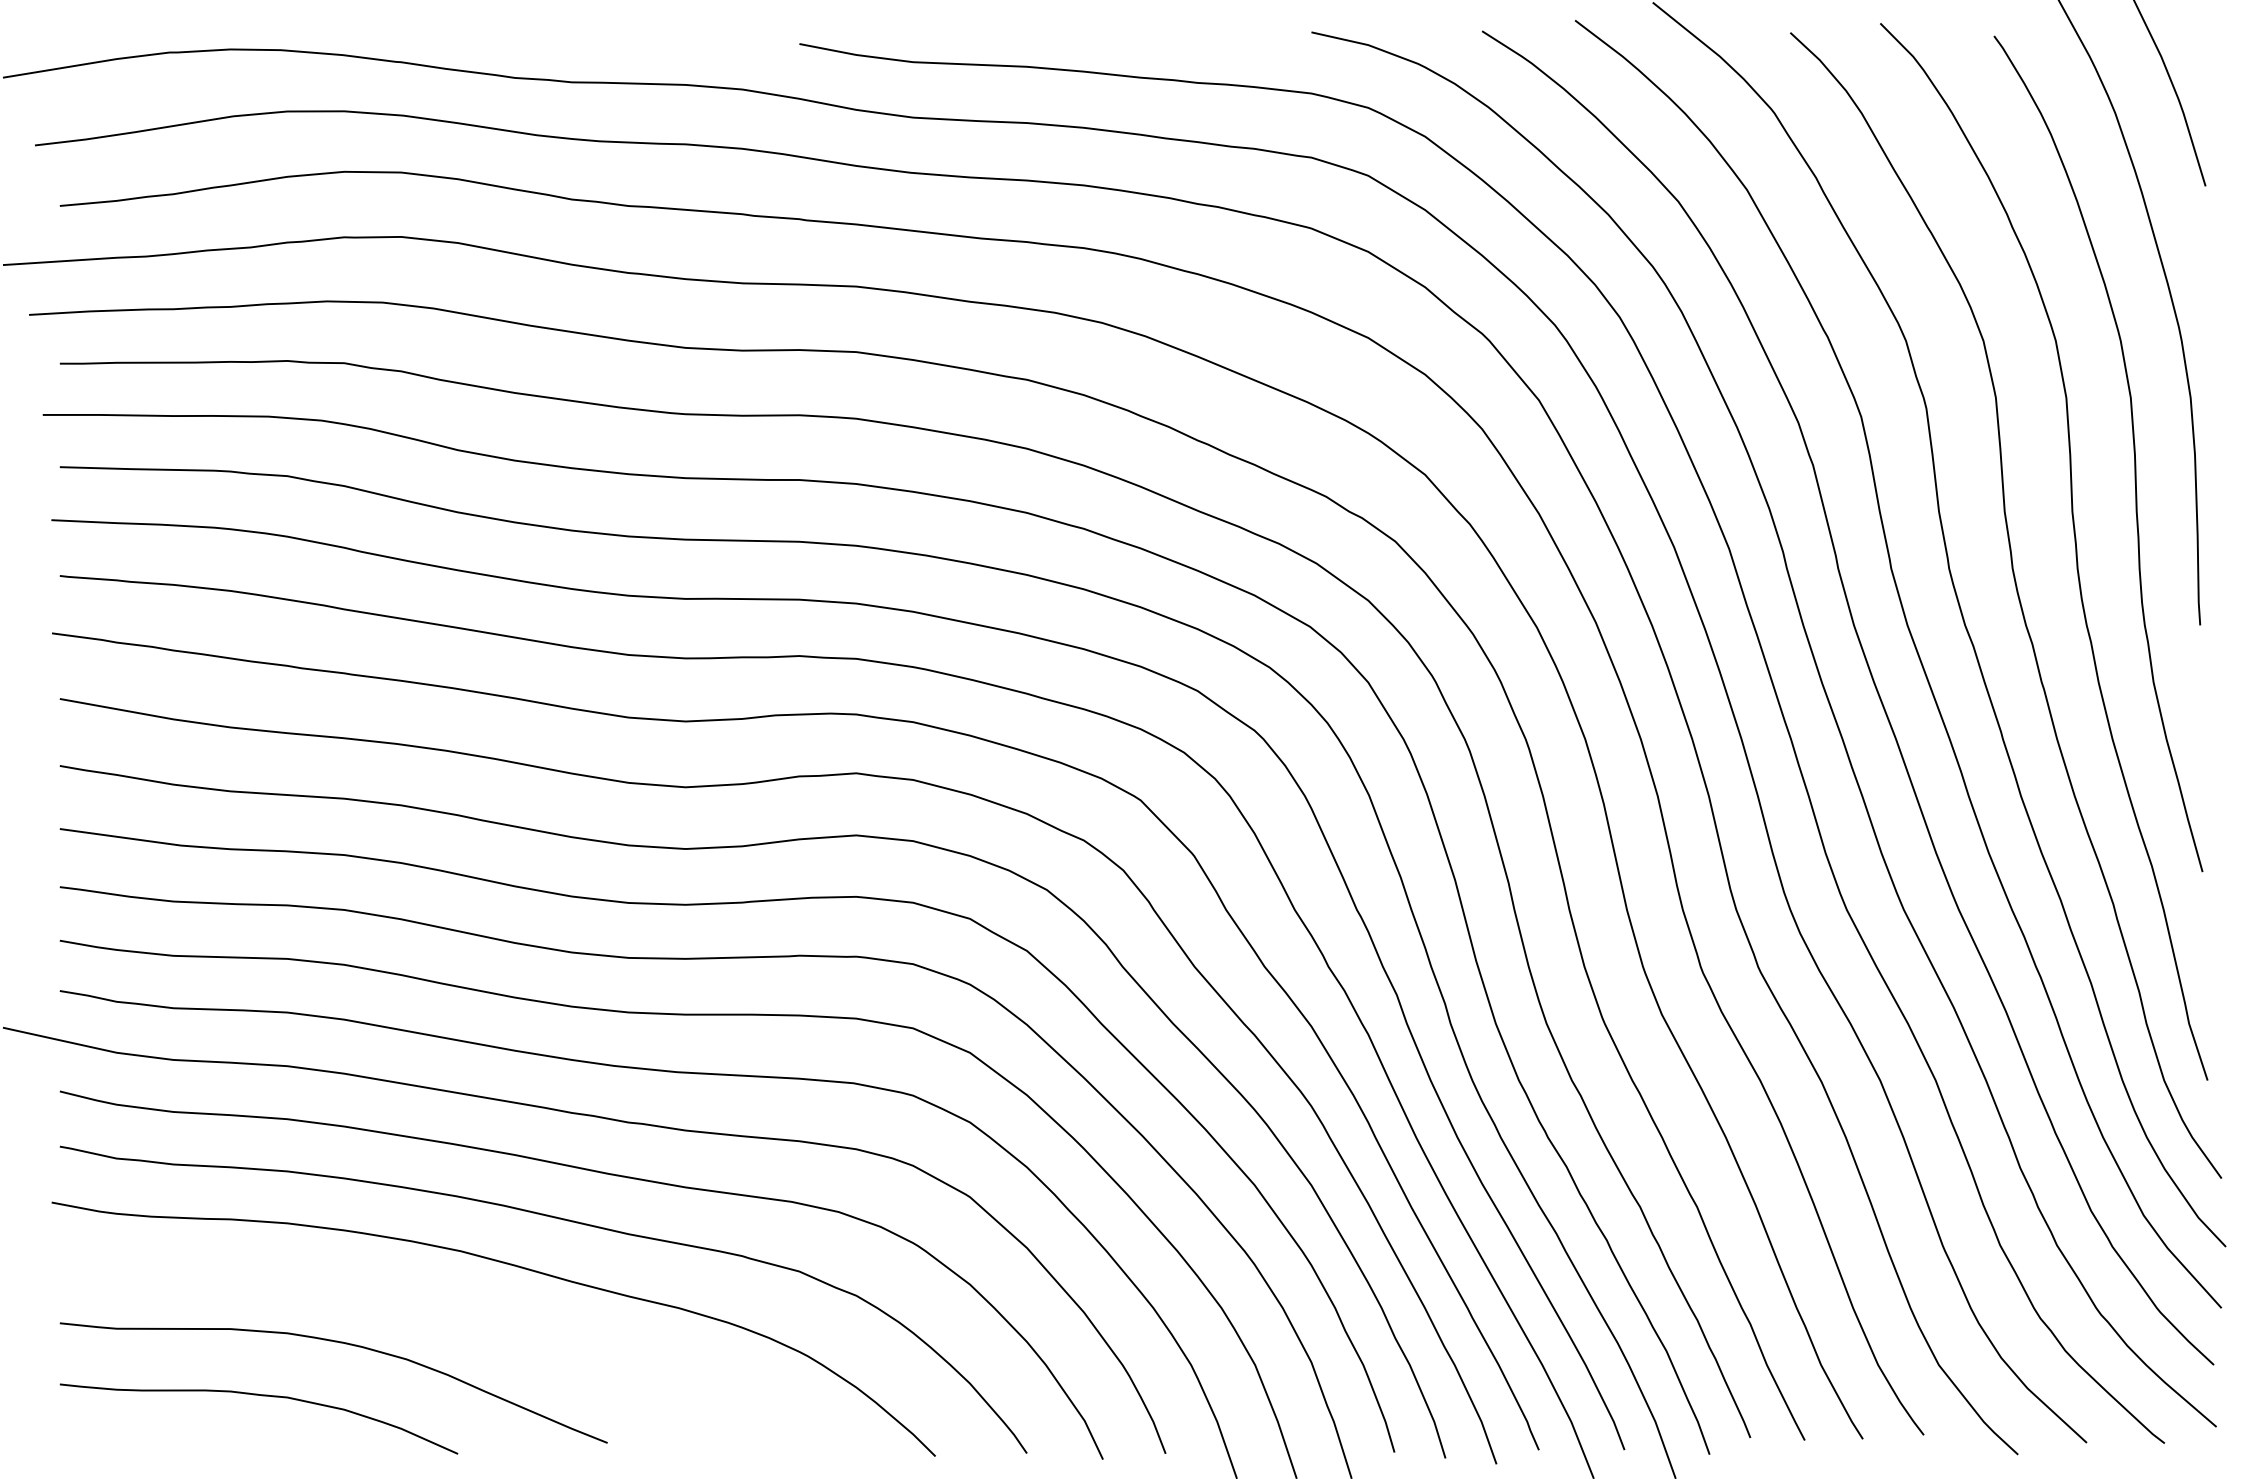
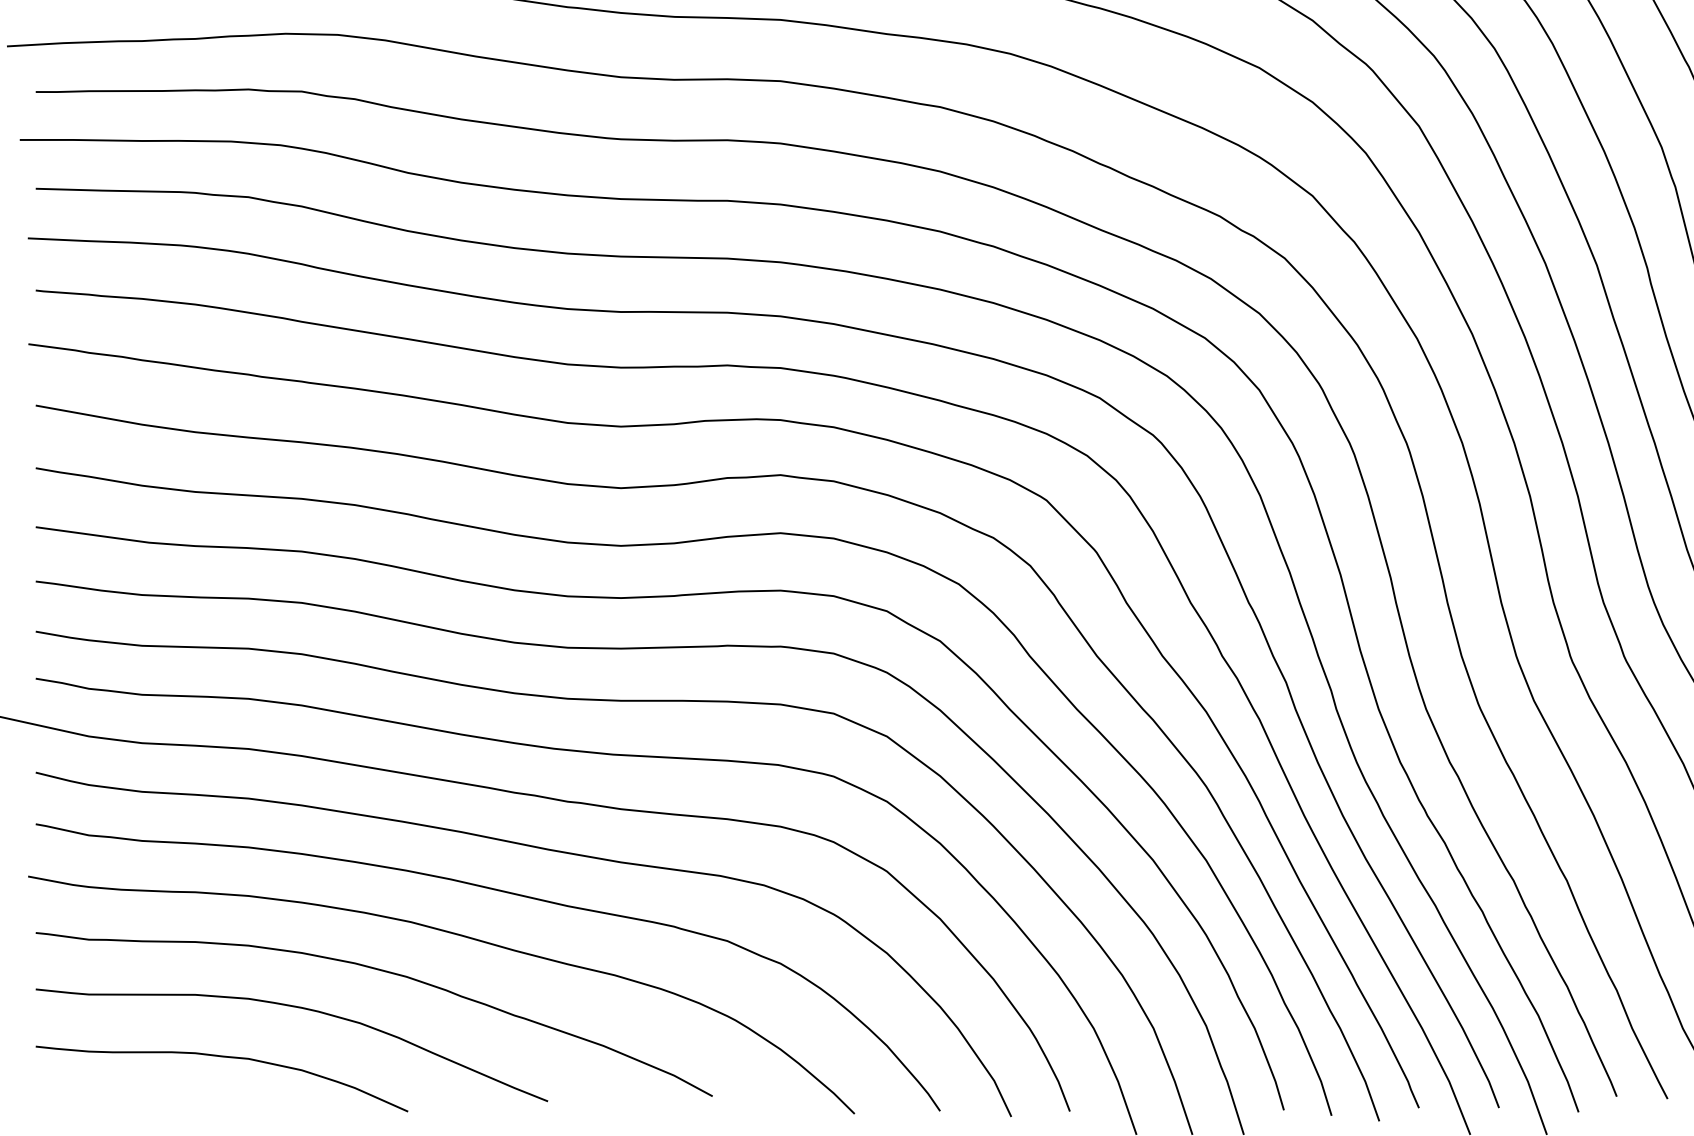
curve: (431, 1304) -> (383, 971), added

